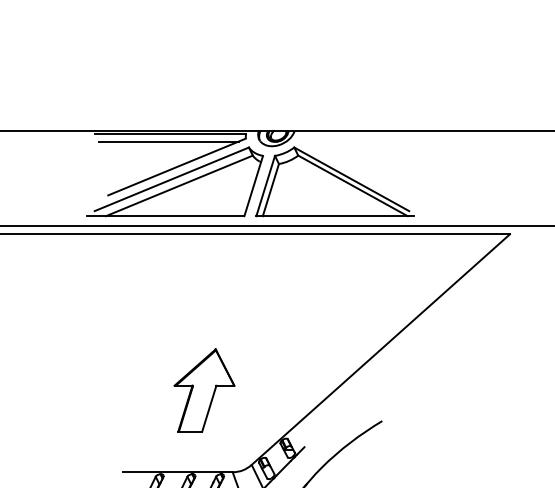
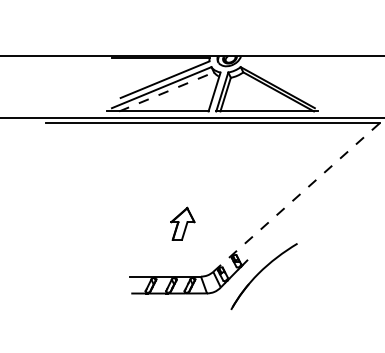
line: (168, 141) -> (159, 63), removed
line: (180, 185) -> (167, 91), solid -> dashed
line: (380, 349) -> (296, 197), solid -> dashed
part: (204, 389) -> (182, 223), size x0.6

